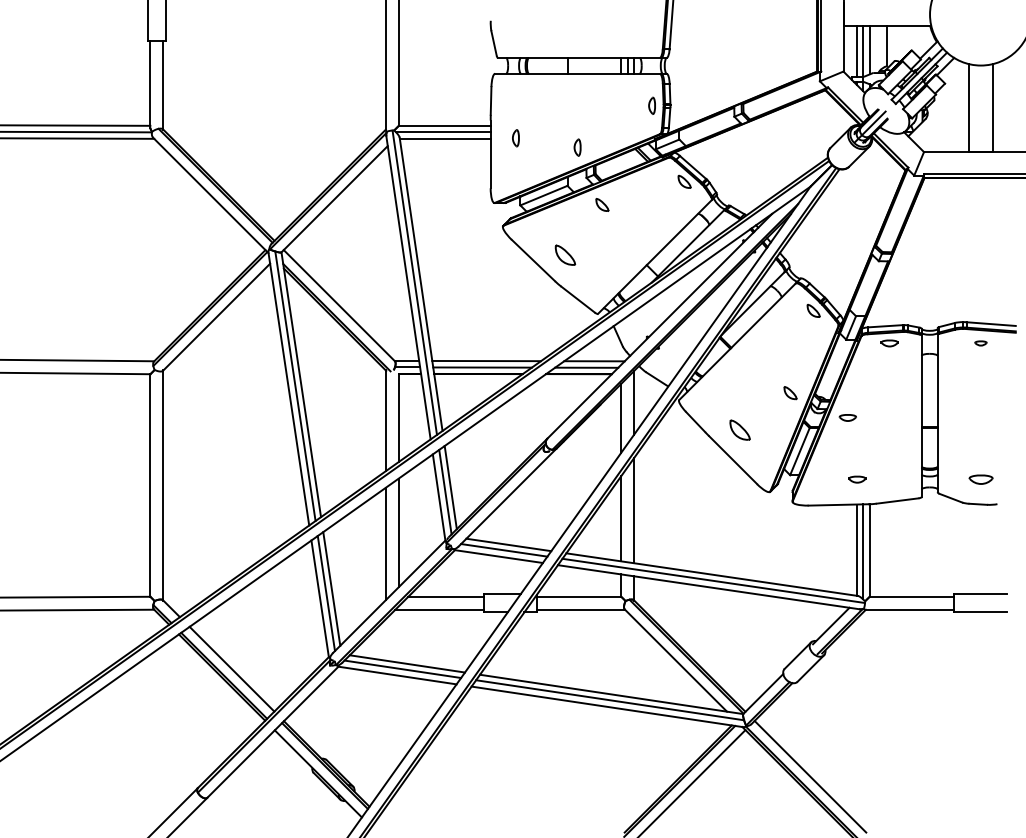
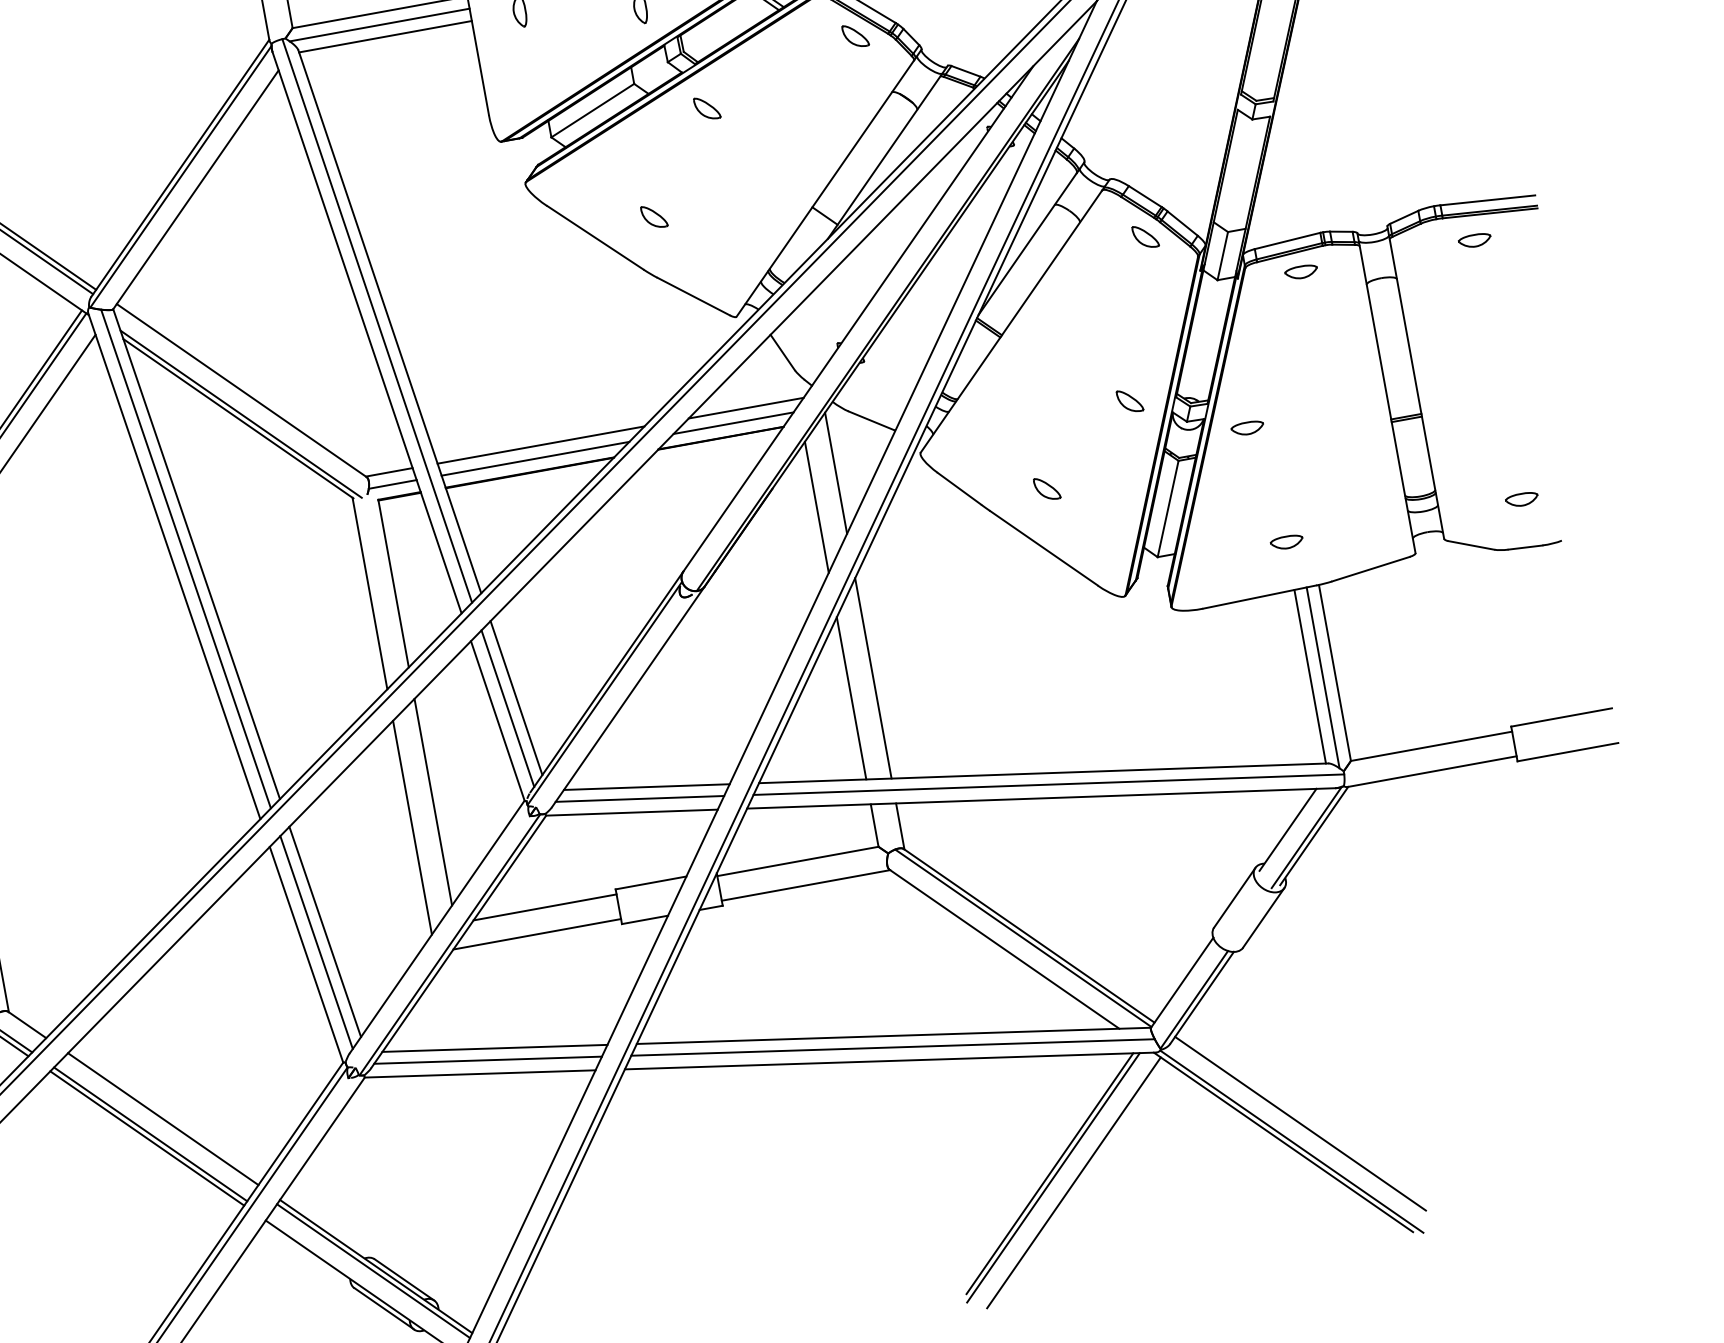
part: (565, 255) -> (654, 217), size x0.62
part: (980, 343) -> (1474, 240), size x1.43
part: (740, 429) -> (1047, 487), size x0.62
part: (980, 479) -> (1521, 499), size x0.71

